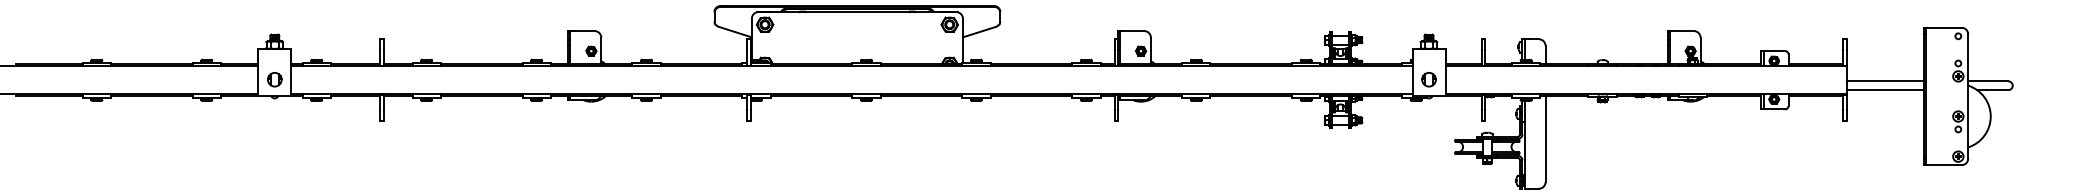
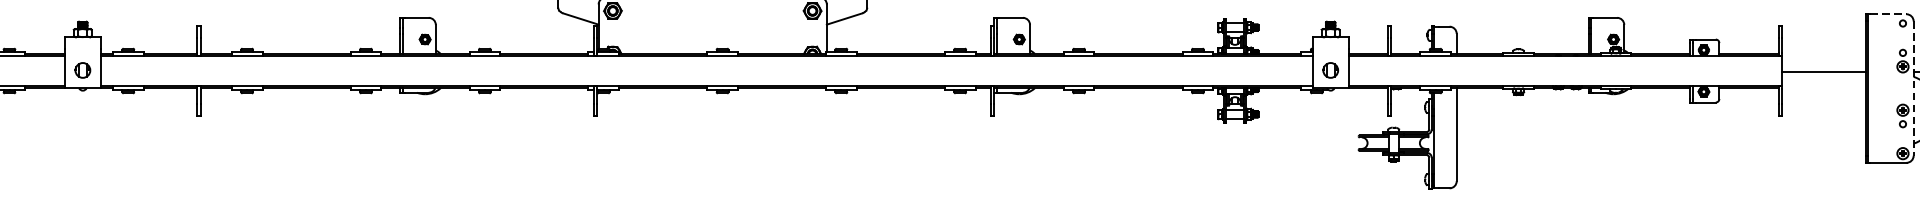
line: (1944, 27) -> (1888, 13), solid -> dashed
line: (1884, 90) -> (1823, 82), removed
line: (1968, 96) -> (1913, 88), solid -> dashed

